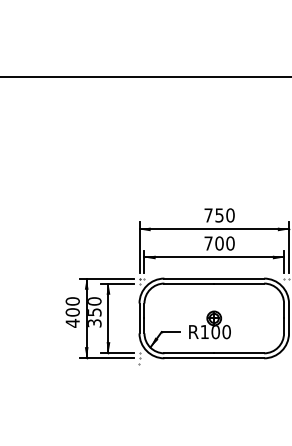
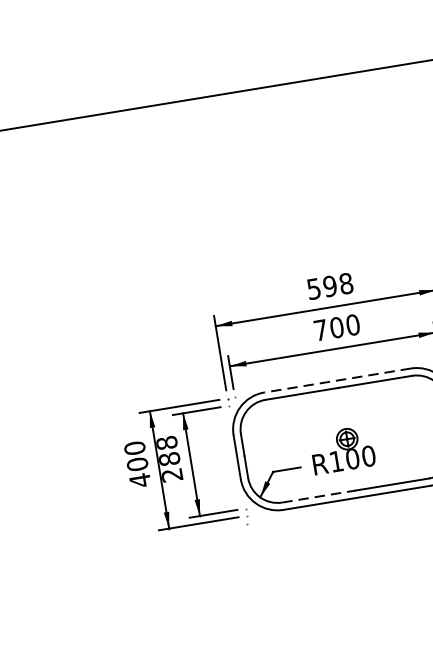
text: (219, 215) -> (330, 286), 750 -> 598
line: (214, 278) -> (337, 380), solid -> dashed
text: (94, 312) -> (169, 459), 350 -> 288
line: (189, 353) -> (319, 496), solid -> dashed

